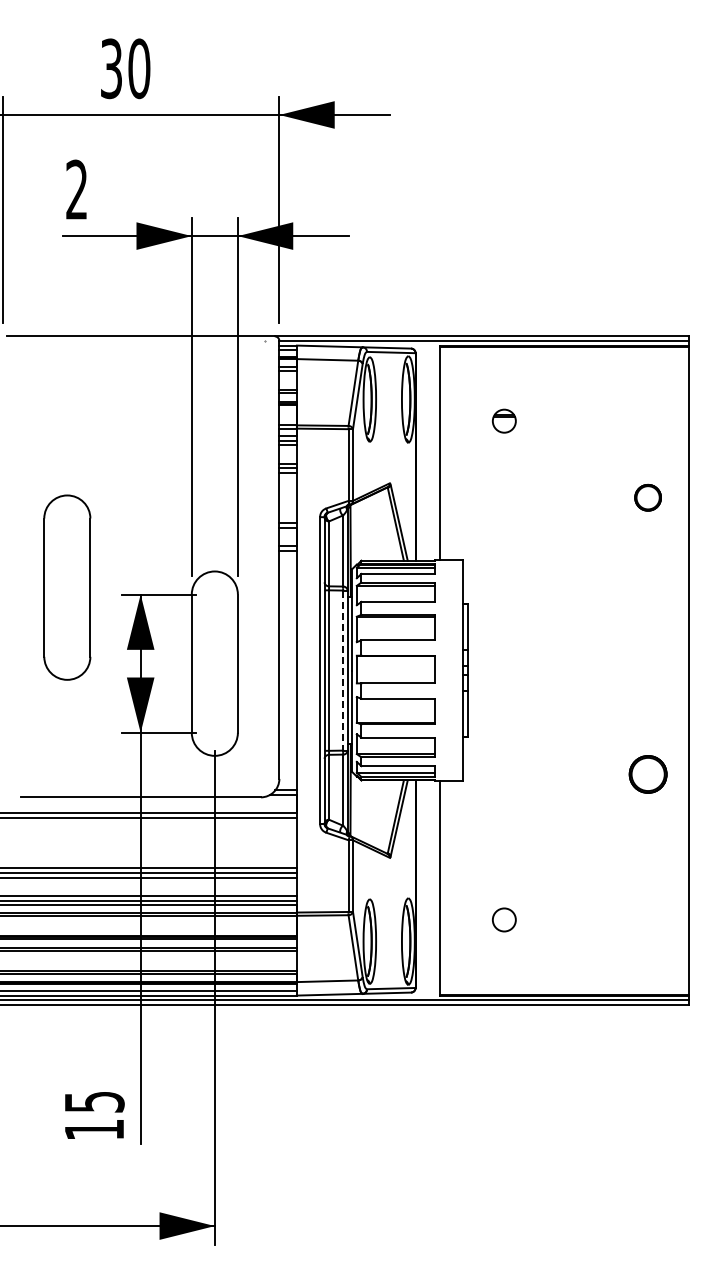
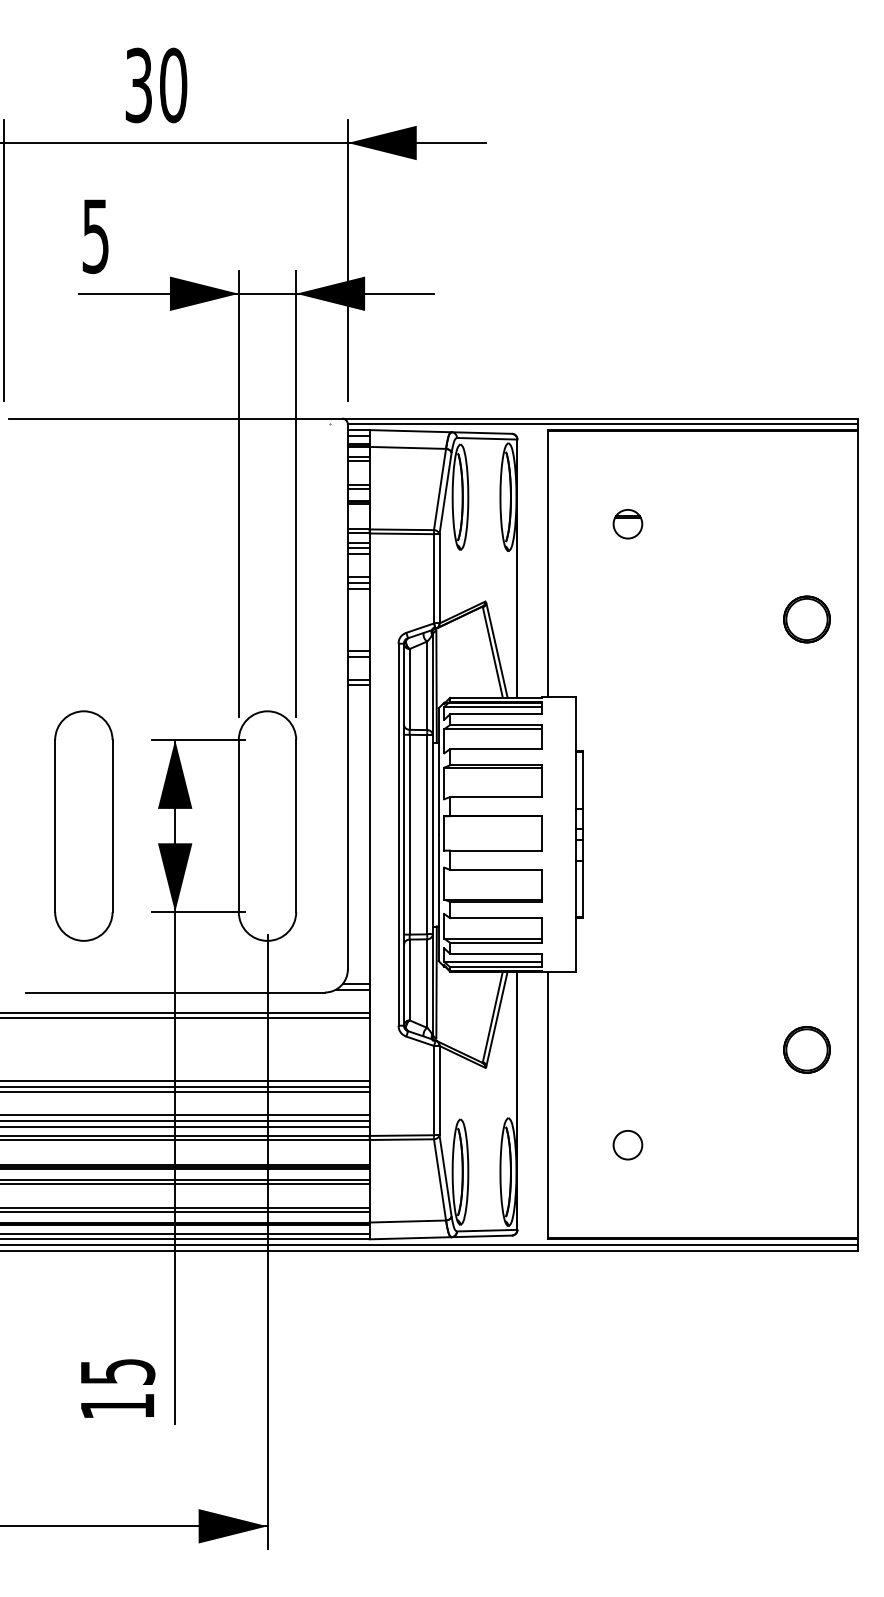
text: (76, 189) -> (95, 235), 2 -> 5
part: (647, 497) -> (806, 619), size x1.43
part: (67, 587) -> (84, 825), moved
line: (343, 671) -> (427, 835), dashed -> solid
part: (647, 774) -> (806, 1049), moved

